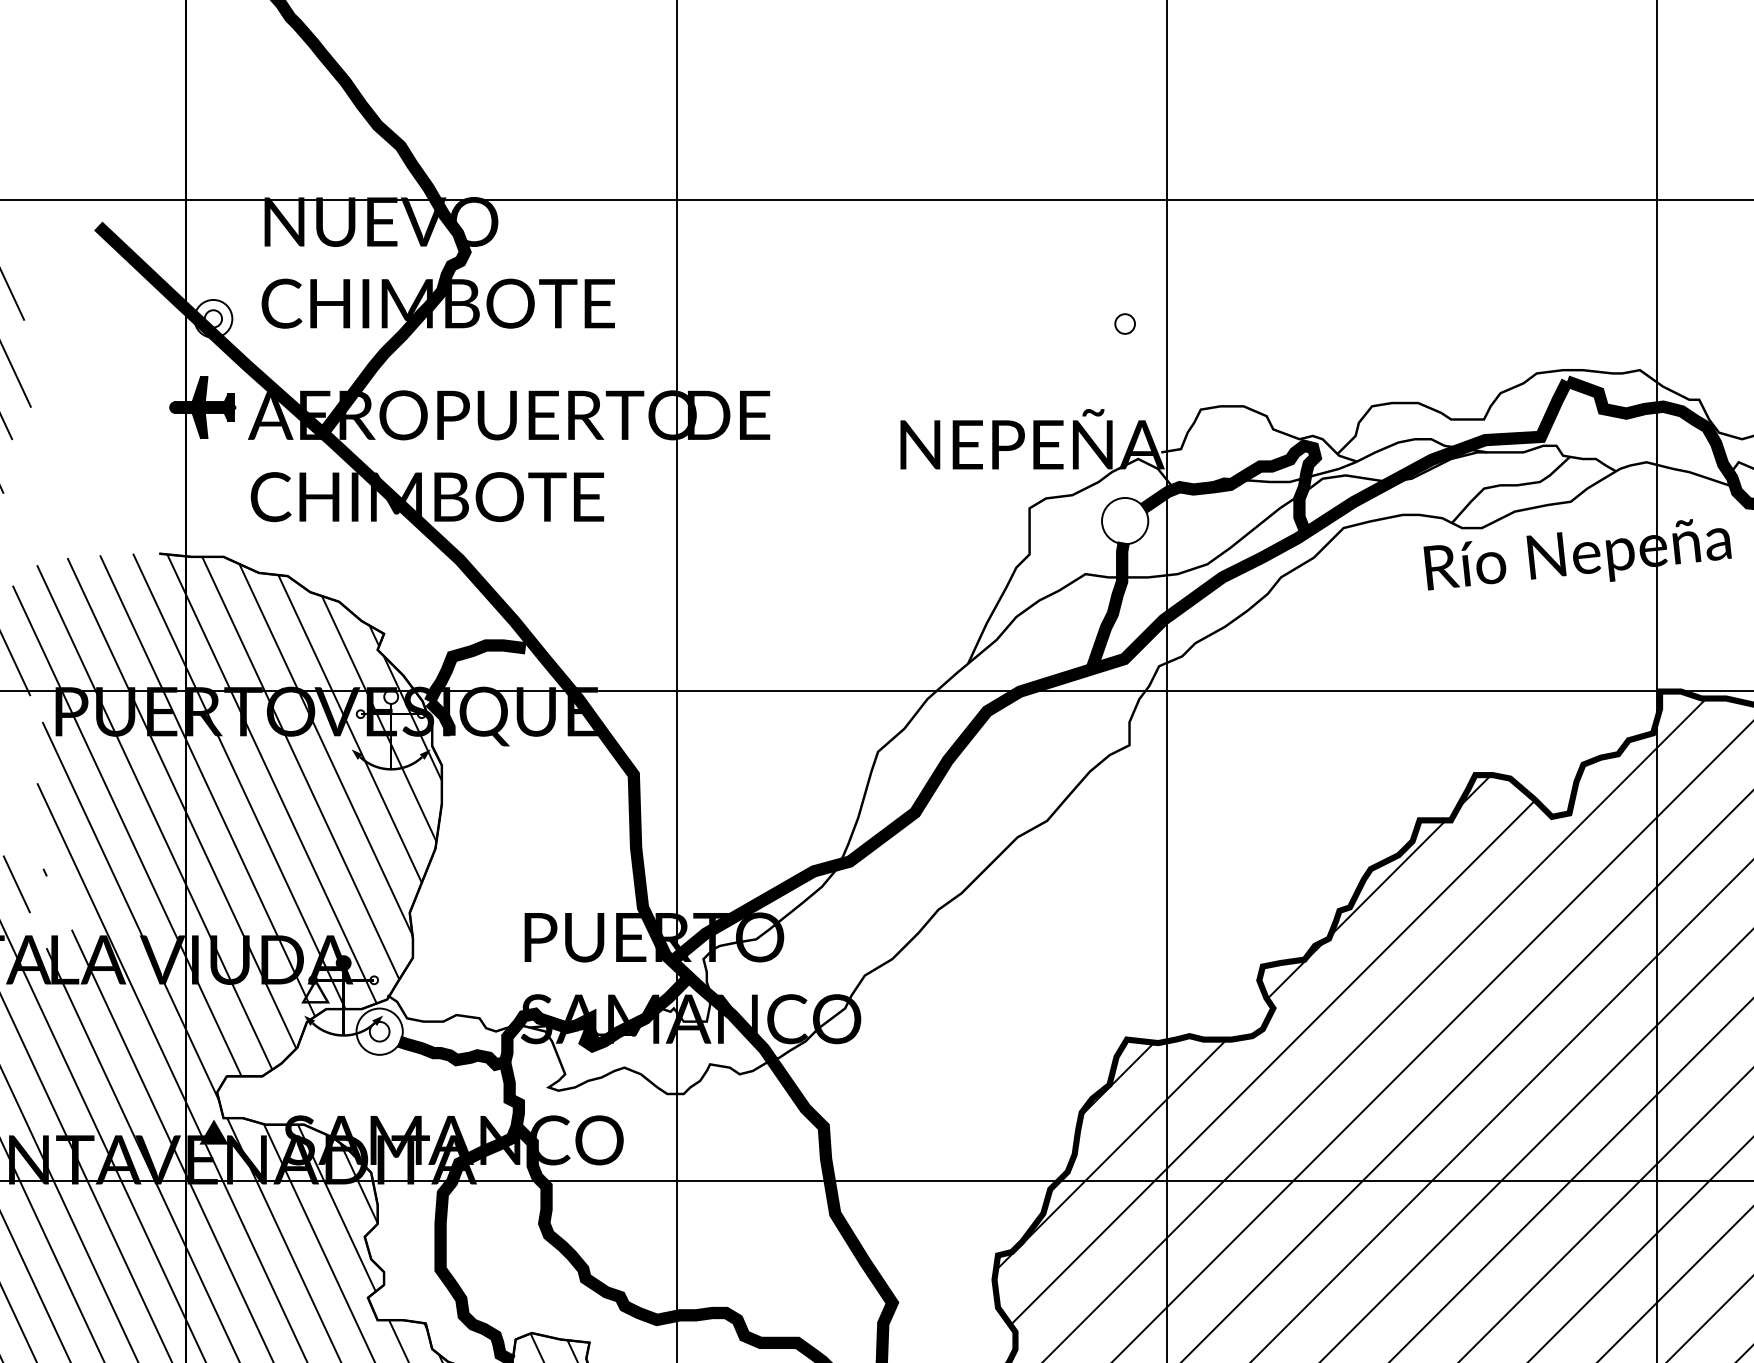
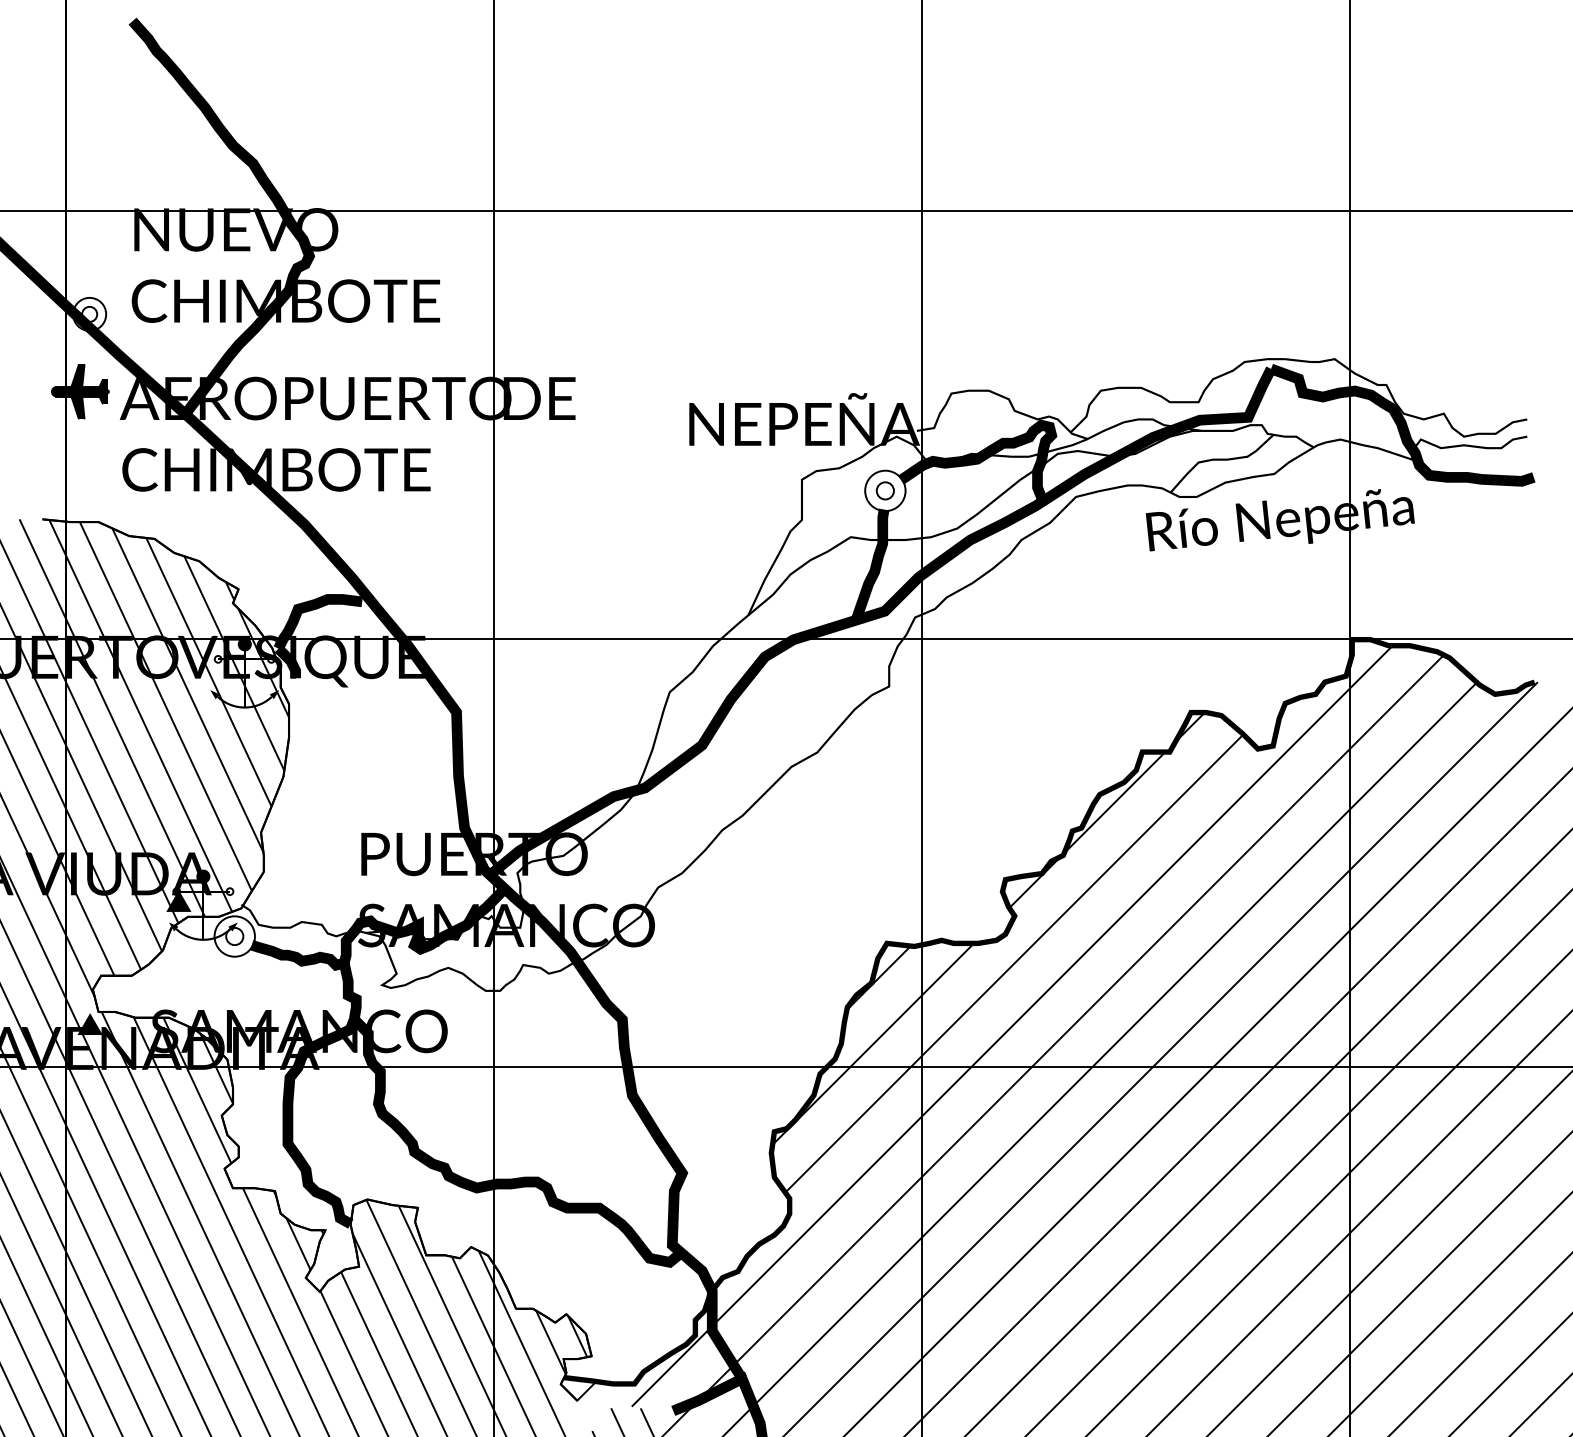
circle: (1124, 323) -> (884, 490), moved
fill: (390, 697) -> (244, 644), added
fill: (315, 991) -> (178, 901), added

